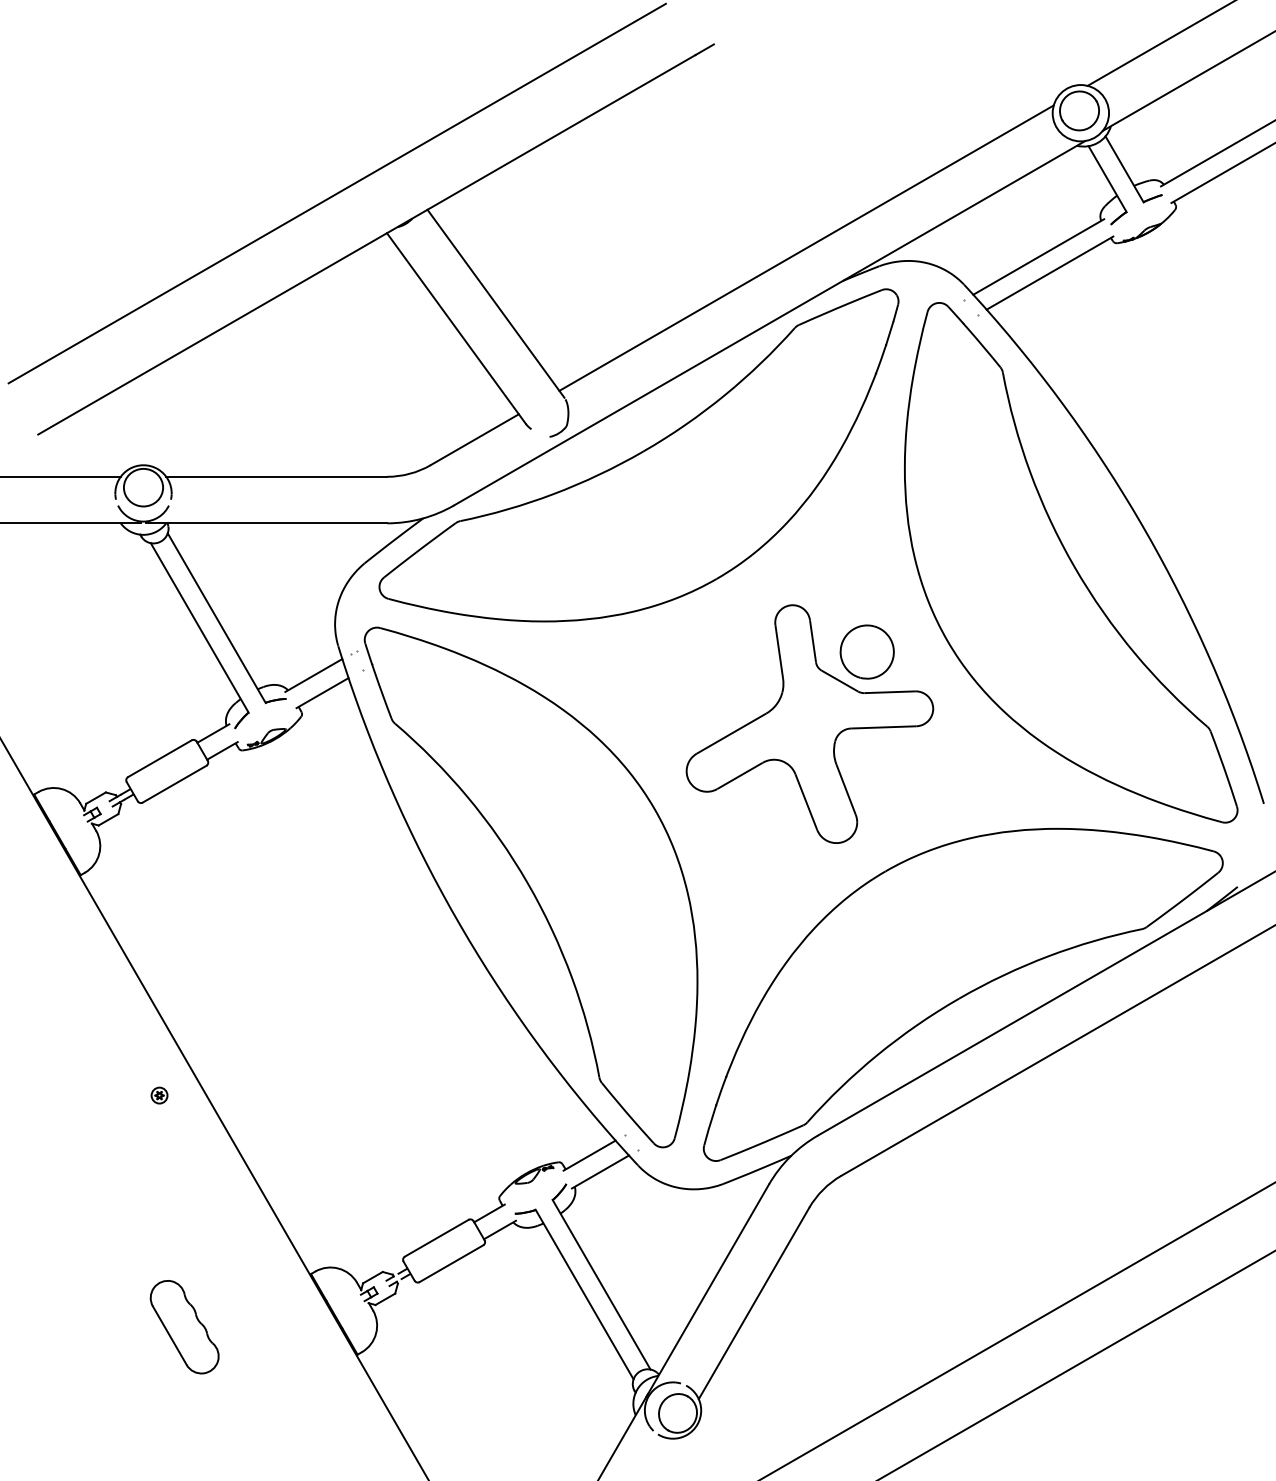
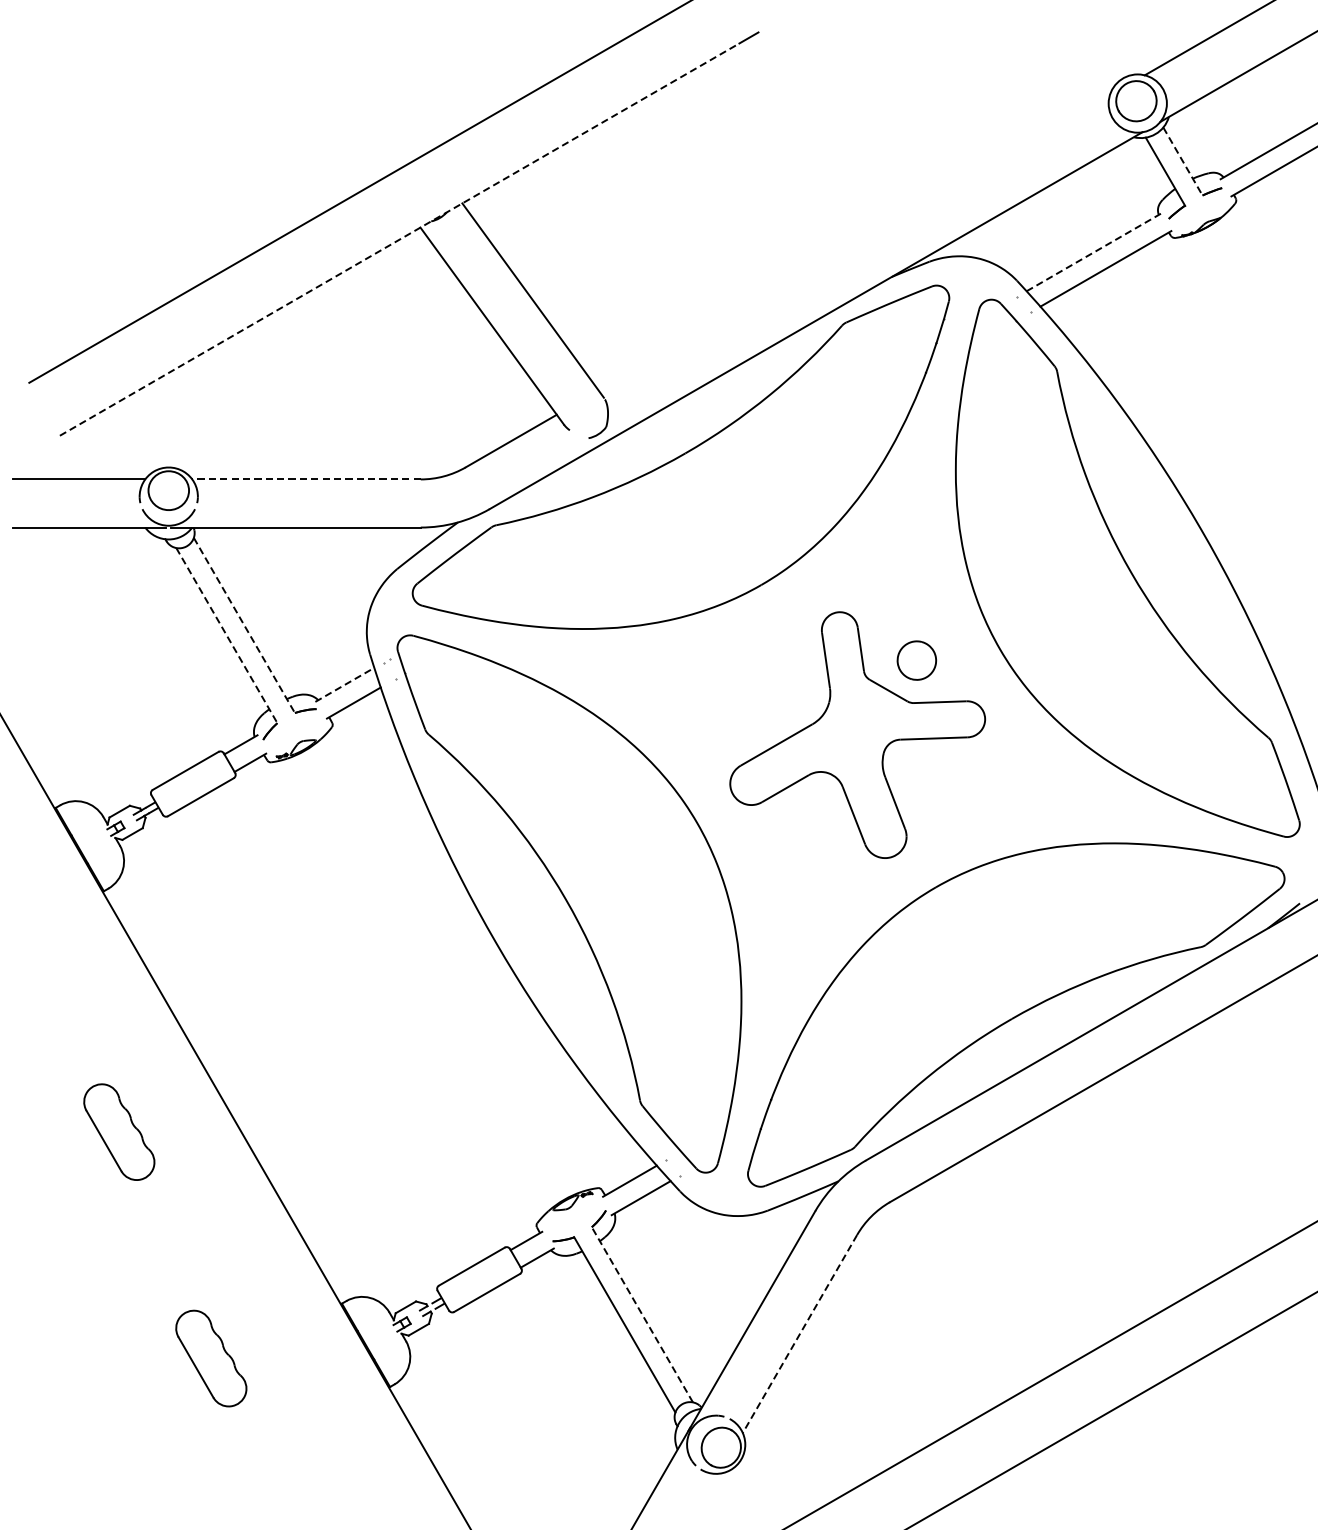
line: (1124, 169) -> (1182, 161), solid -> dashed
line: (367, 244) -> (400, 239), solid -> dashed
line: (806, 247) -> (854, 242), removed
line: (1038, 257) -> (1094, 252), solid -> dashed
line: (276, 476) -> (306, 479), solid -> dashed
line: (216, 618) -> (244, 625), solid -> dashed
line: (199, 628) -> (226, 636), solid -> dashed
part: (866, 651) -> (916, 660), size x0.7
line: (313, 675) -> (344, 684), solid -> dashed
part: (159, 1095) -> (185, 1119), removed
part: (95, 1108) -> (119, 1132), added
line: (601, 1284) -> (642, 1314), solid -> dashed
line: (754, 1303) -> (800, 1334), solid -> dashed

